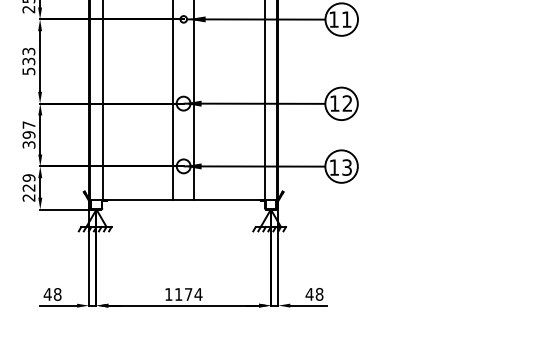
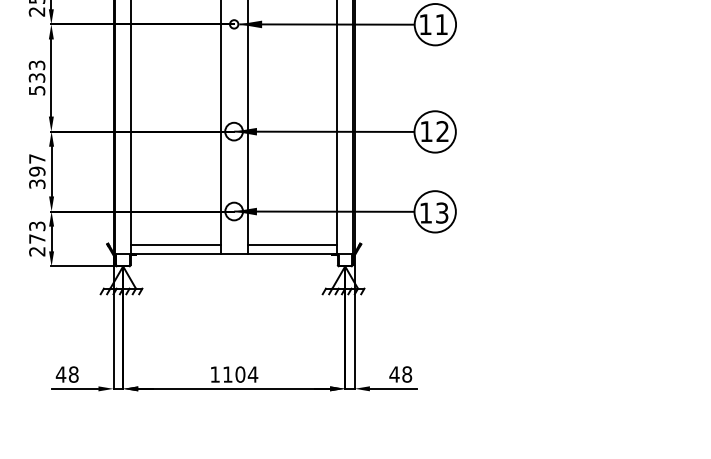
text: (29, 182) -> (37, 232), 229 -> 273
line: (137, 193) -> (175, 245), added
line: (229, 193) -> (292, 245), added
text: (188, 294) -> (240, 374), 1174 -> 1104

